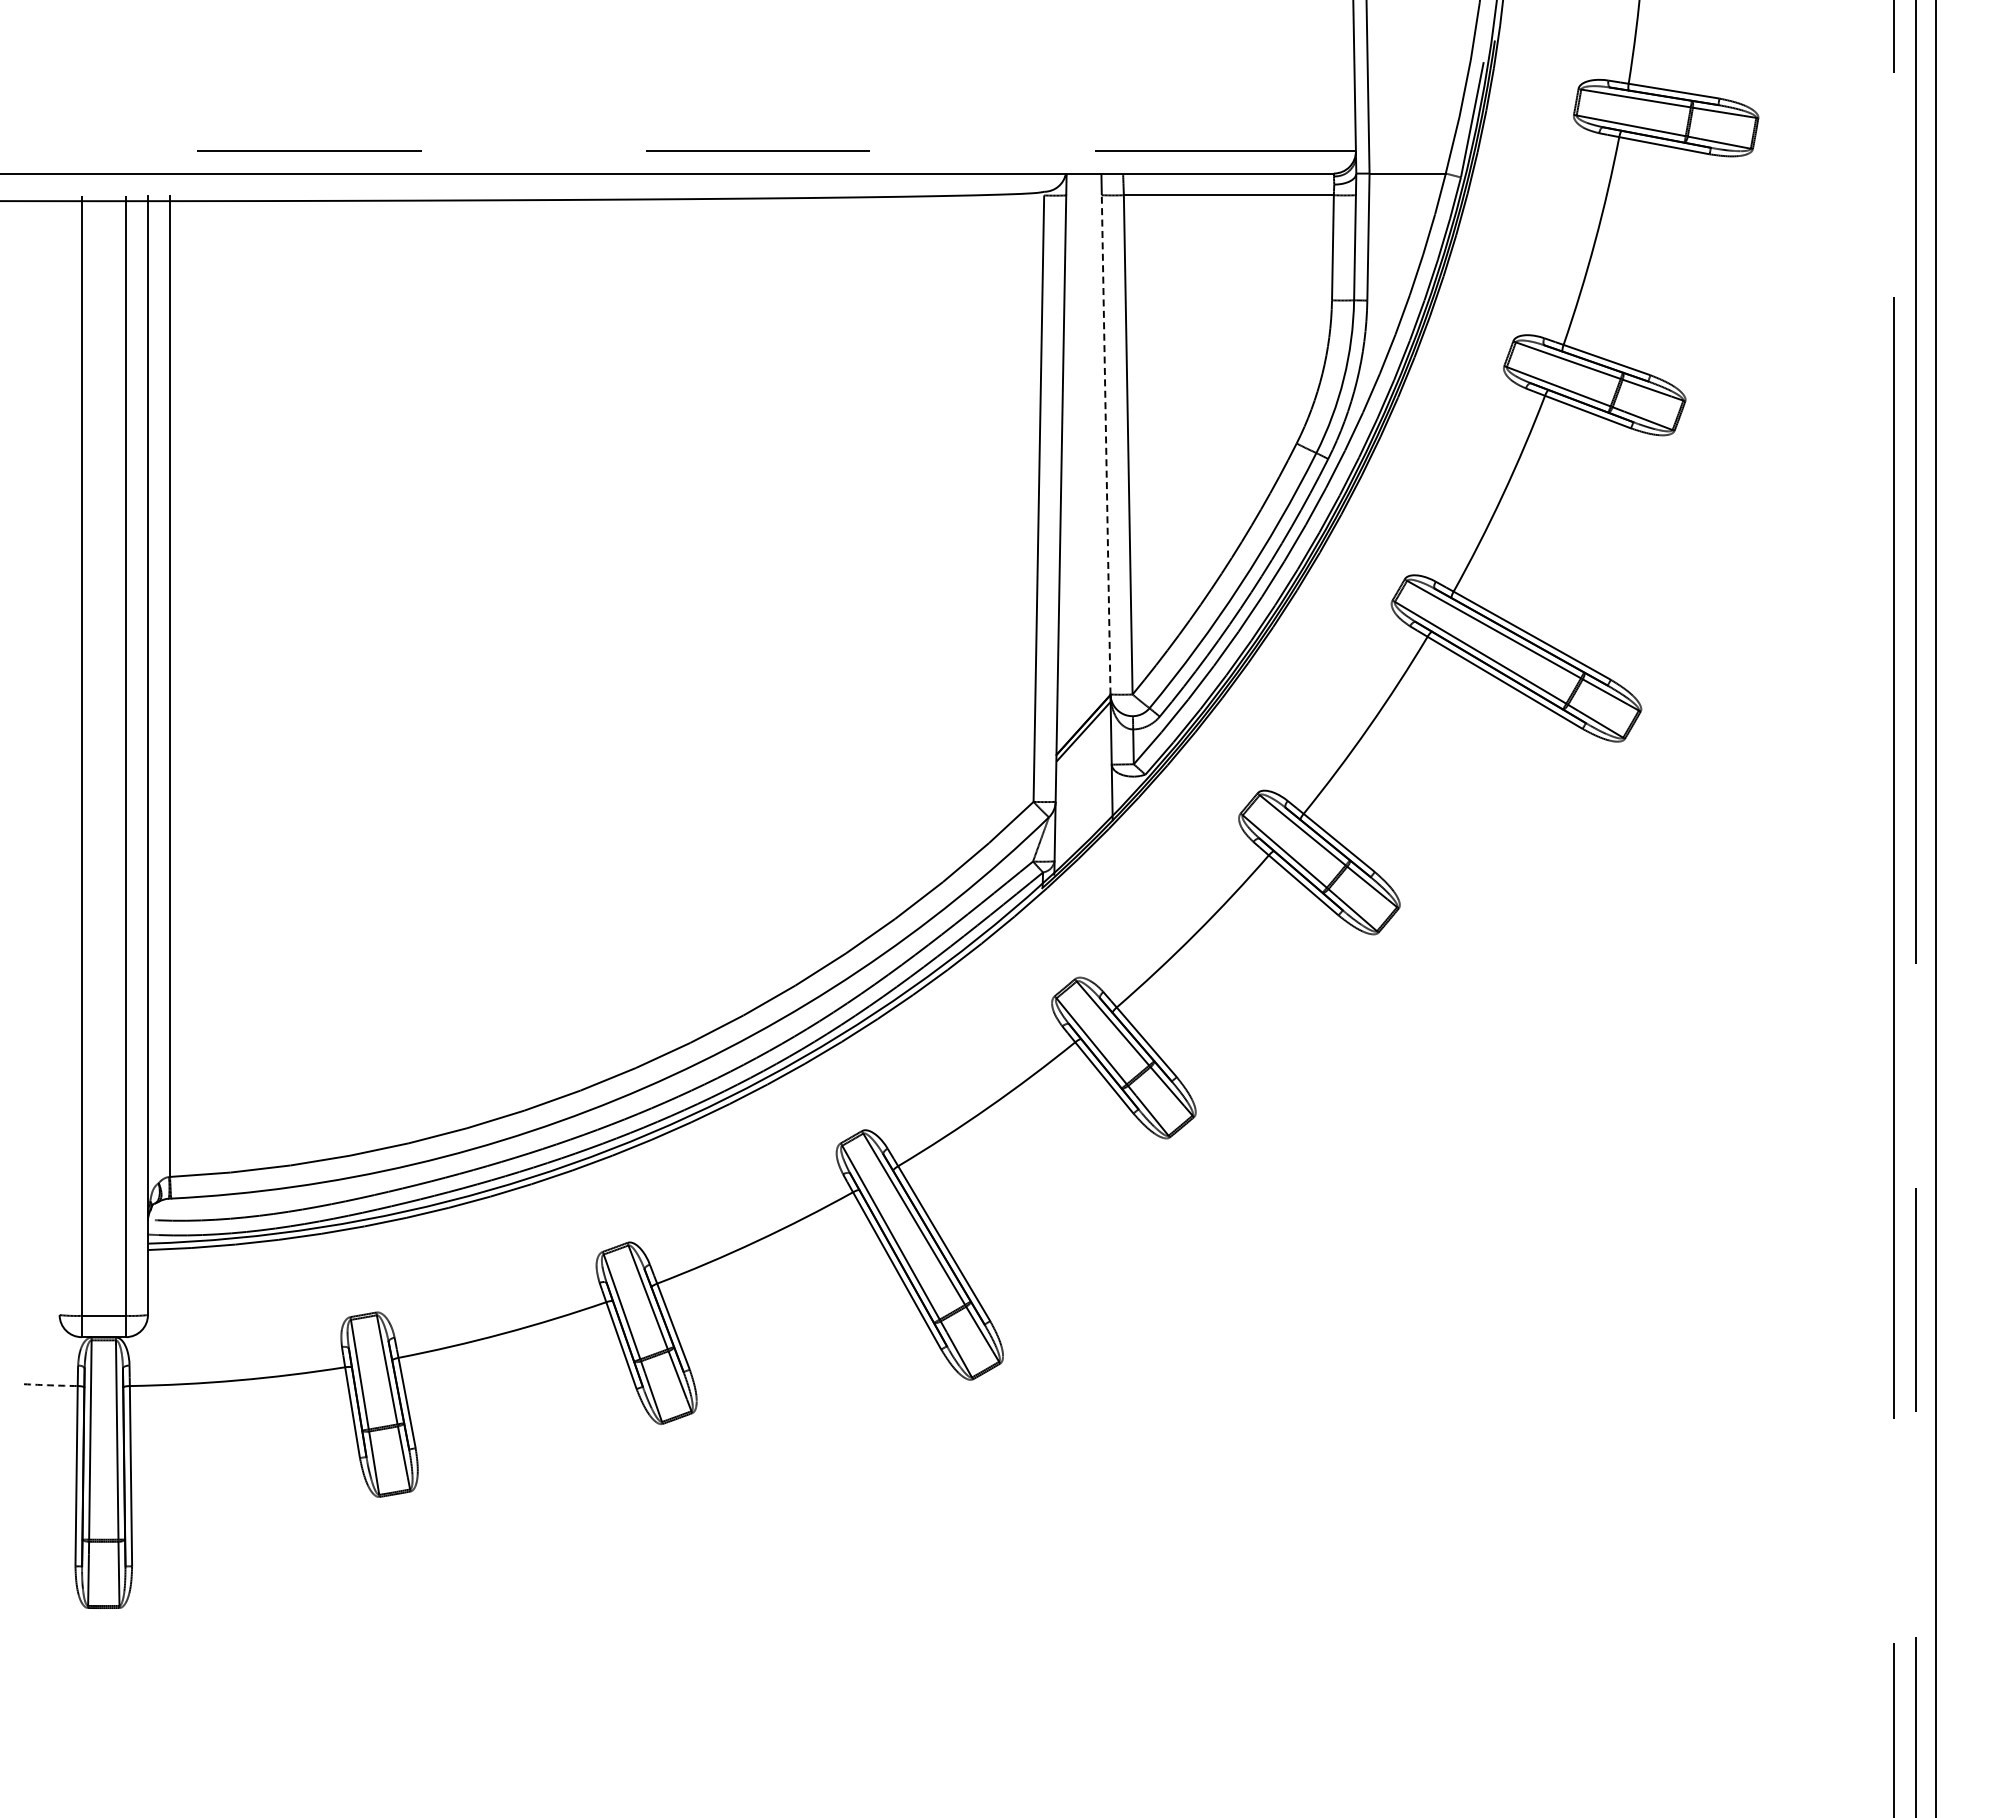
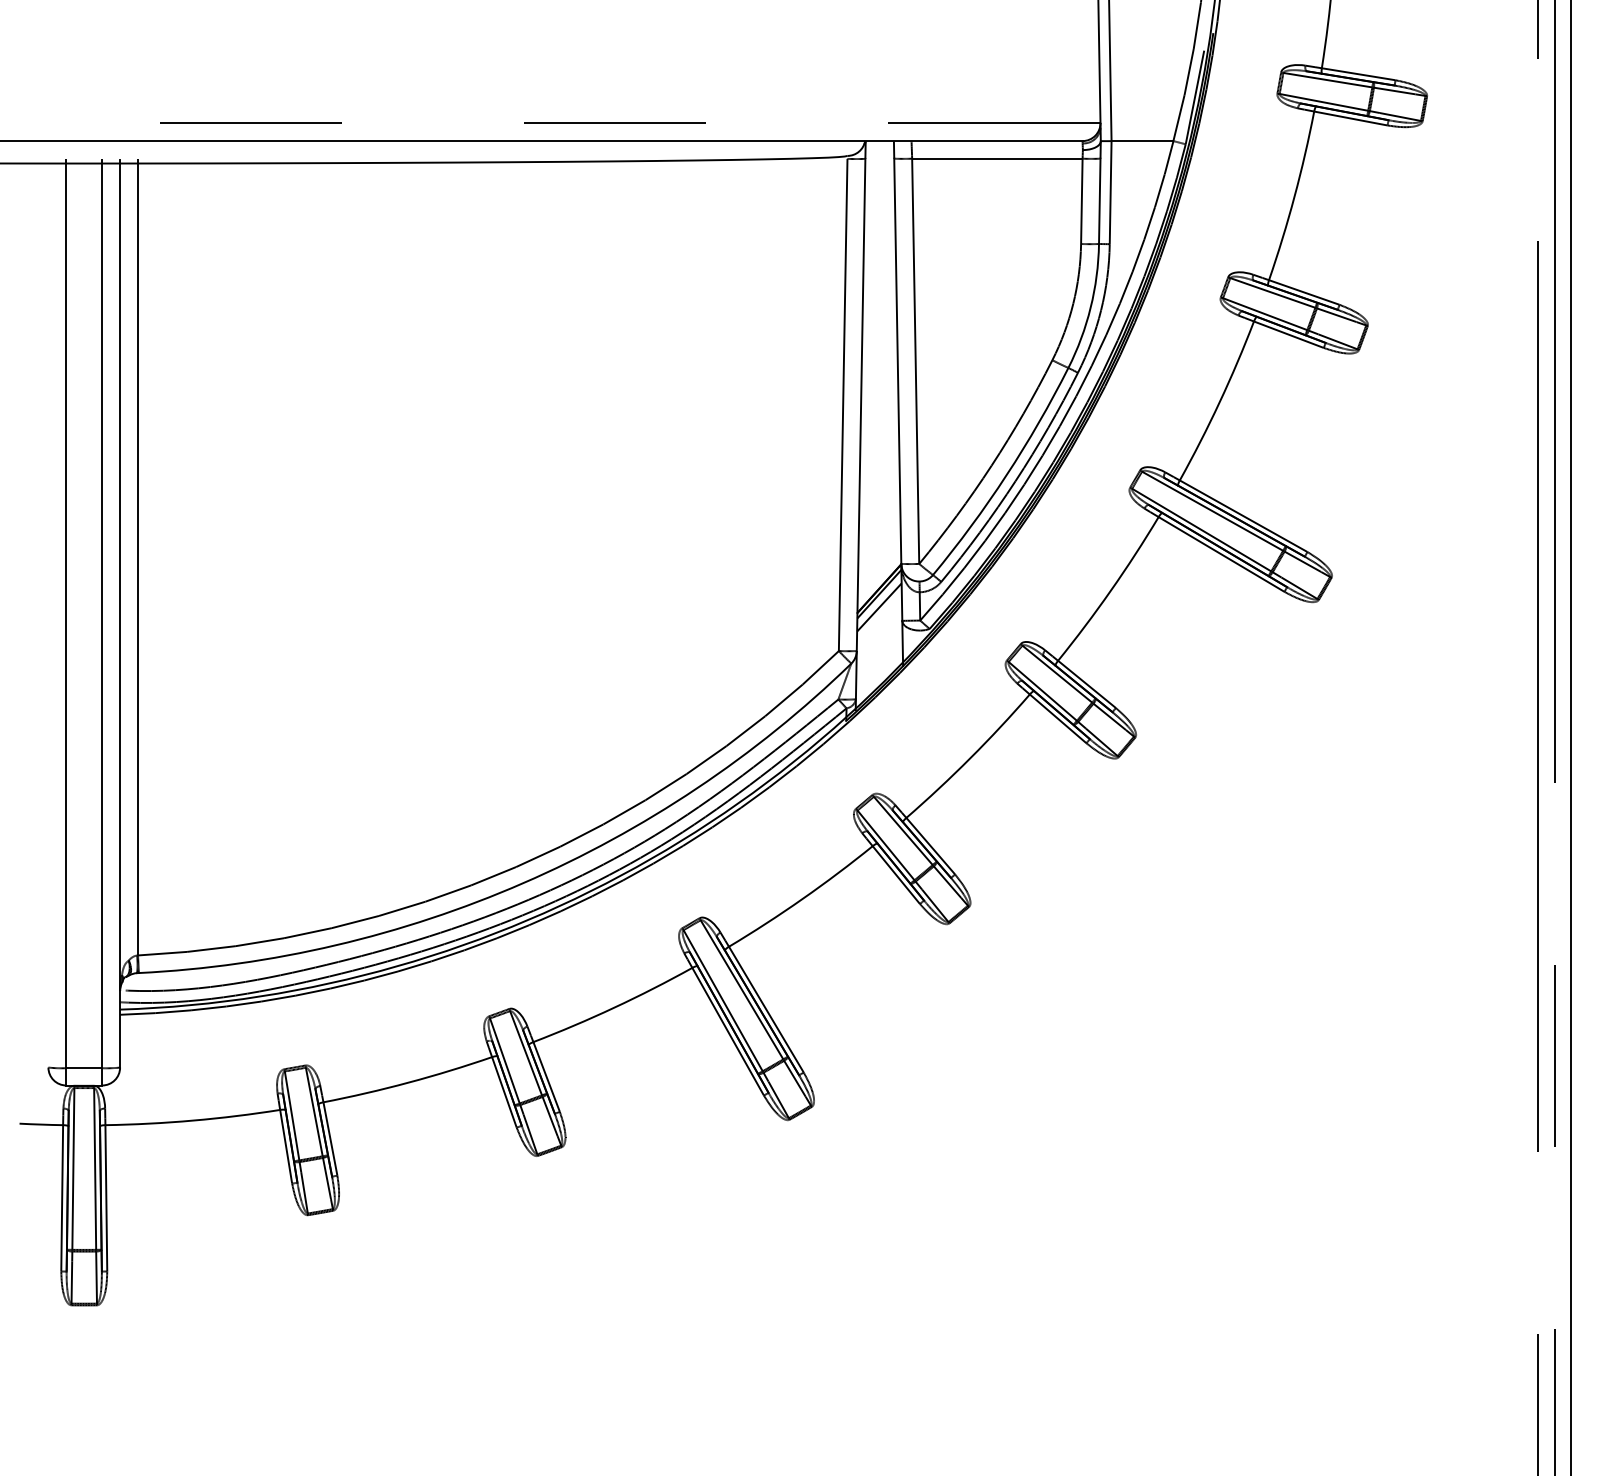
line: (1106, 444) -> (898, 361), dashed -> solid
line: (1083, 747) -> (879, 606), added
arc: (50, 1385) -> (41, 1124), dashed -> solid

